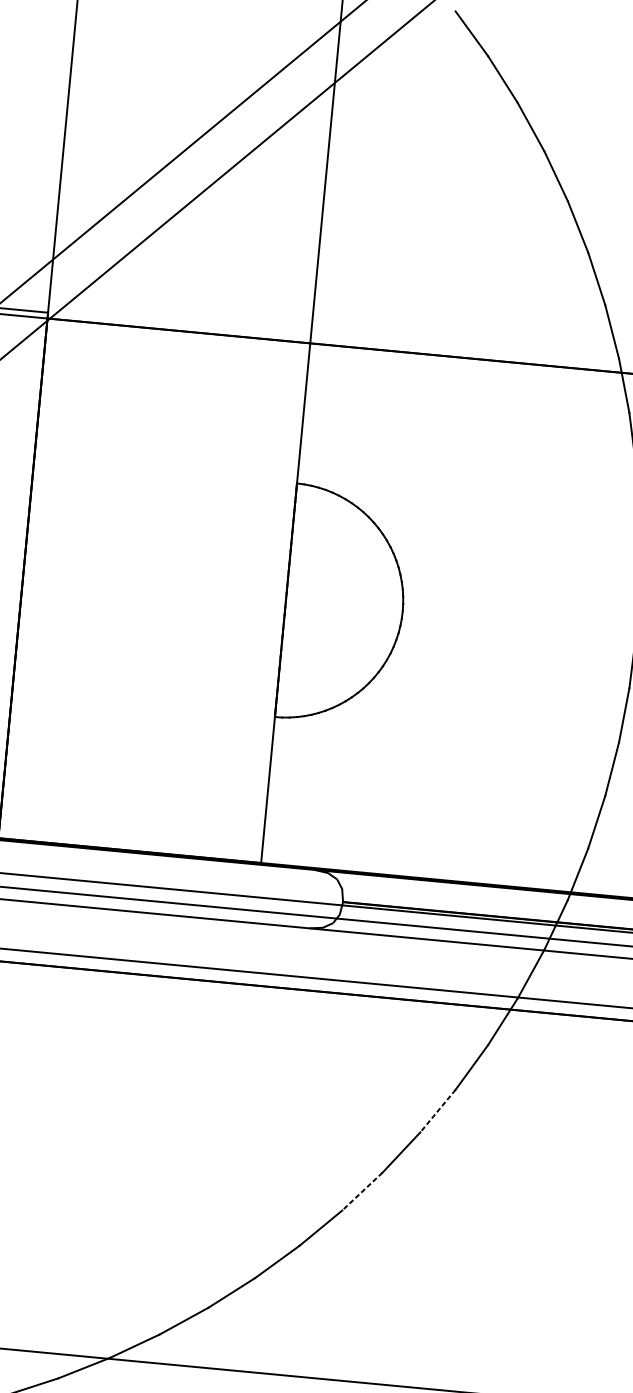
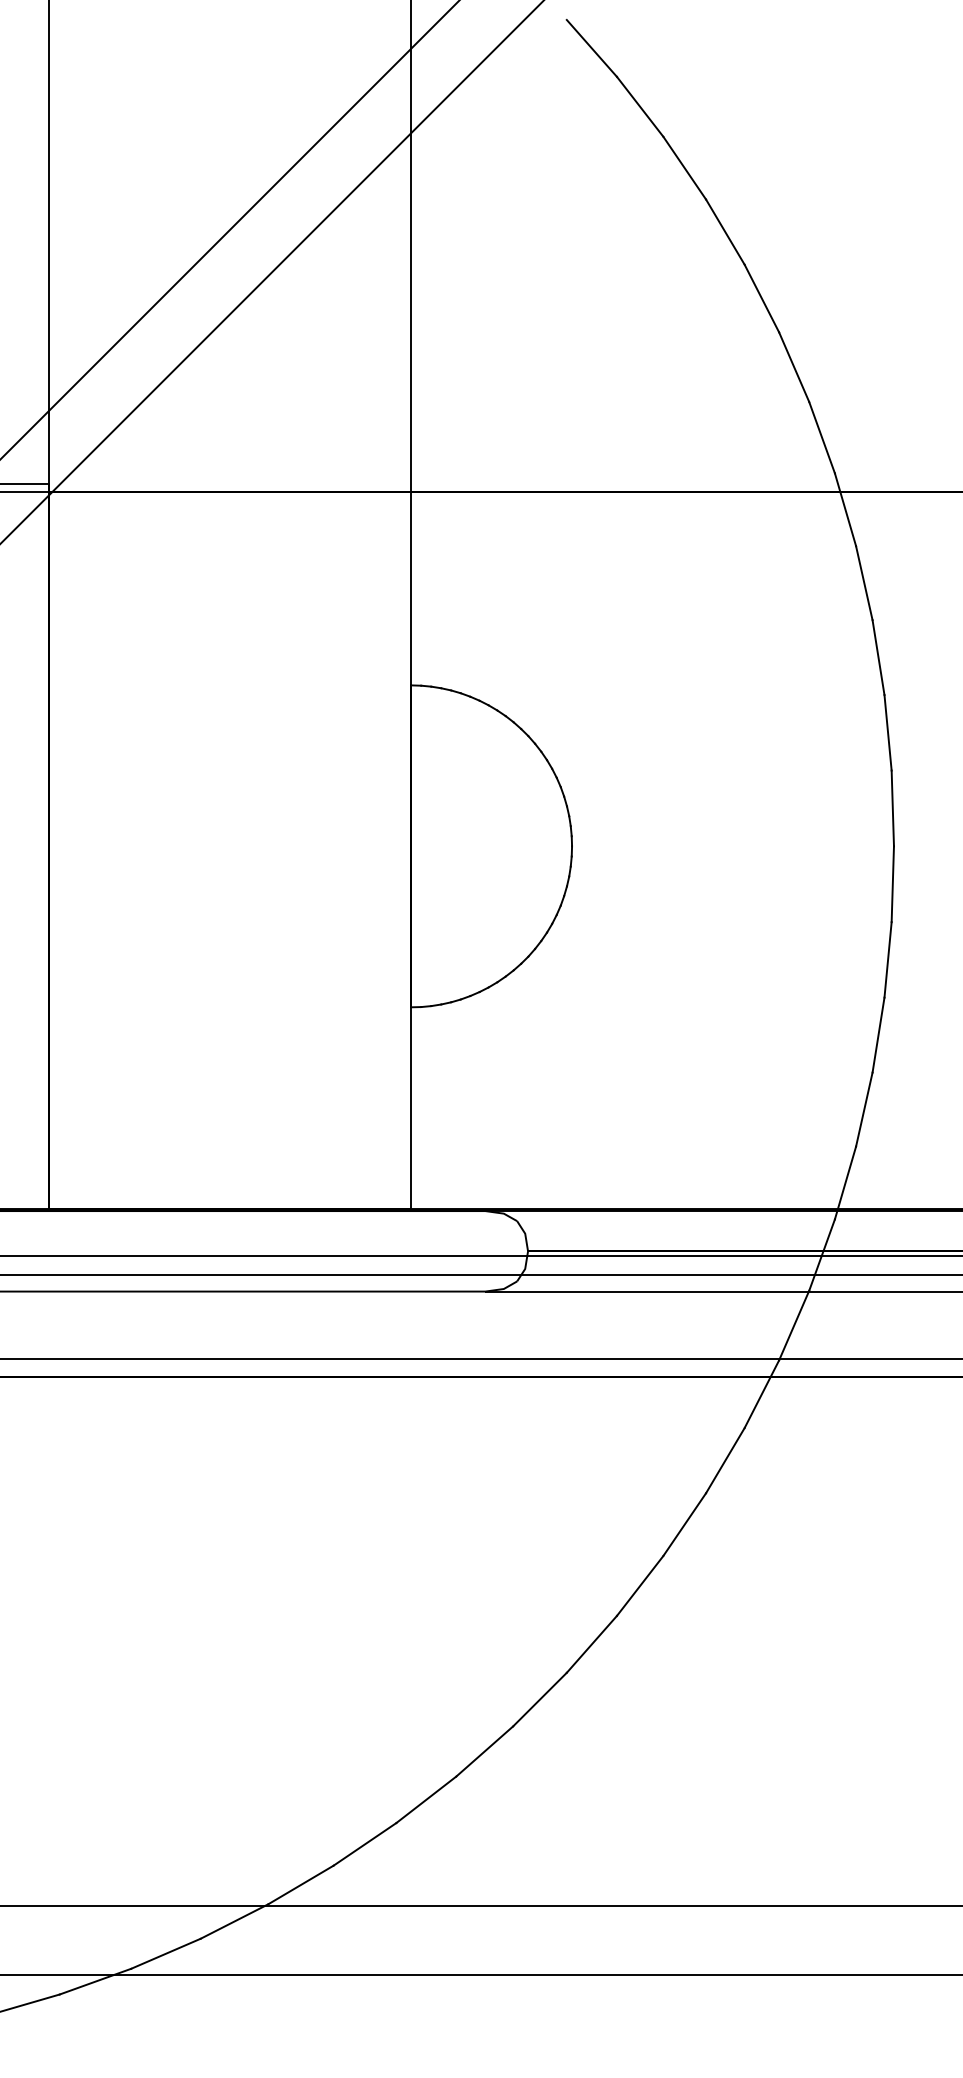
line: (437, 1110) -> (684, 1524), dashed -> solid
line: (362, 1191) -> (591, 1644), dashed -> solid

